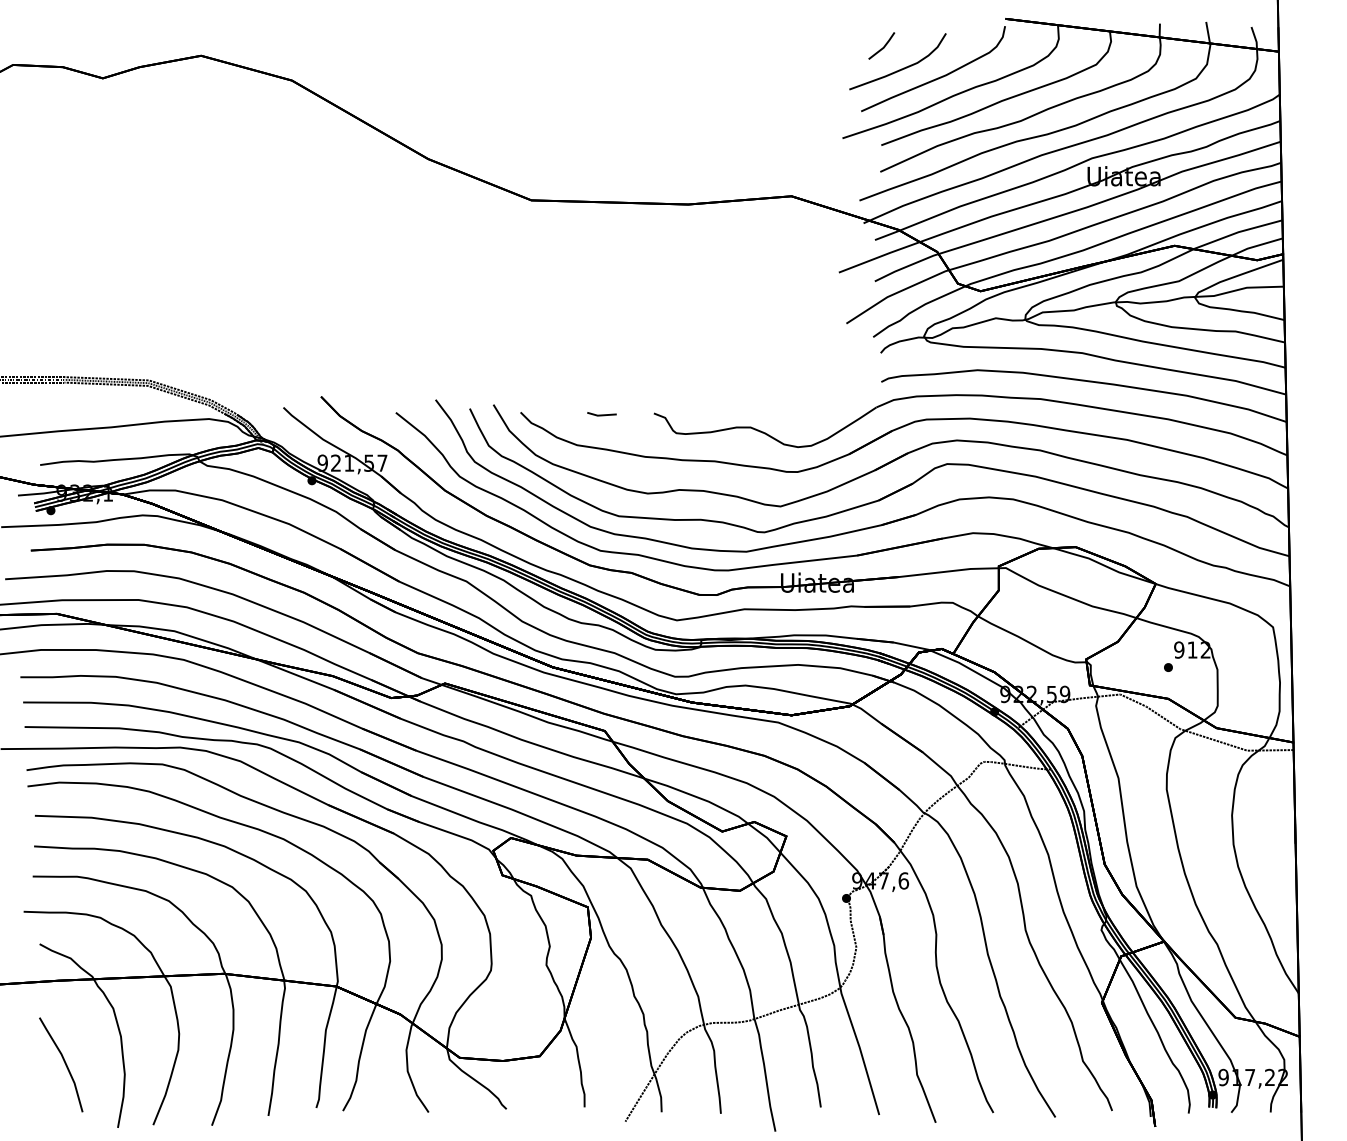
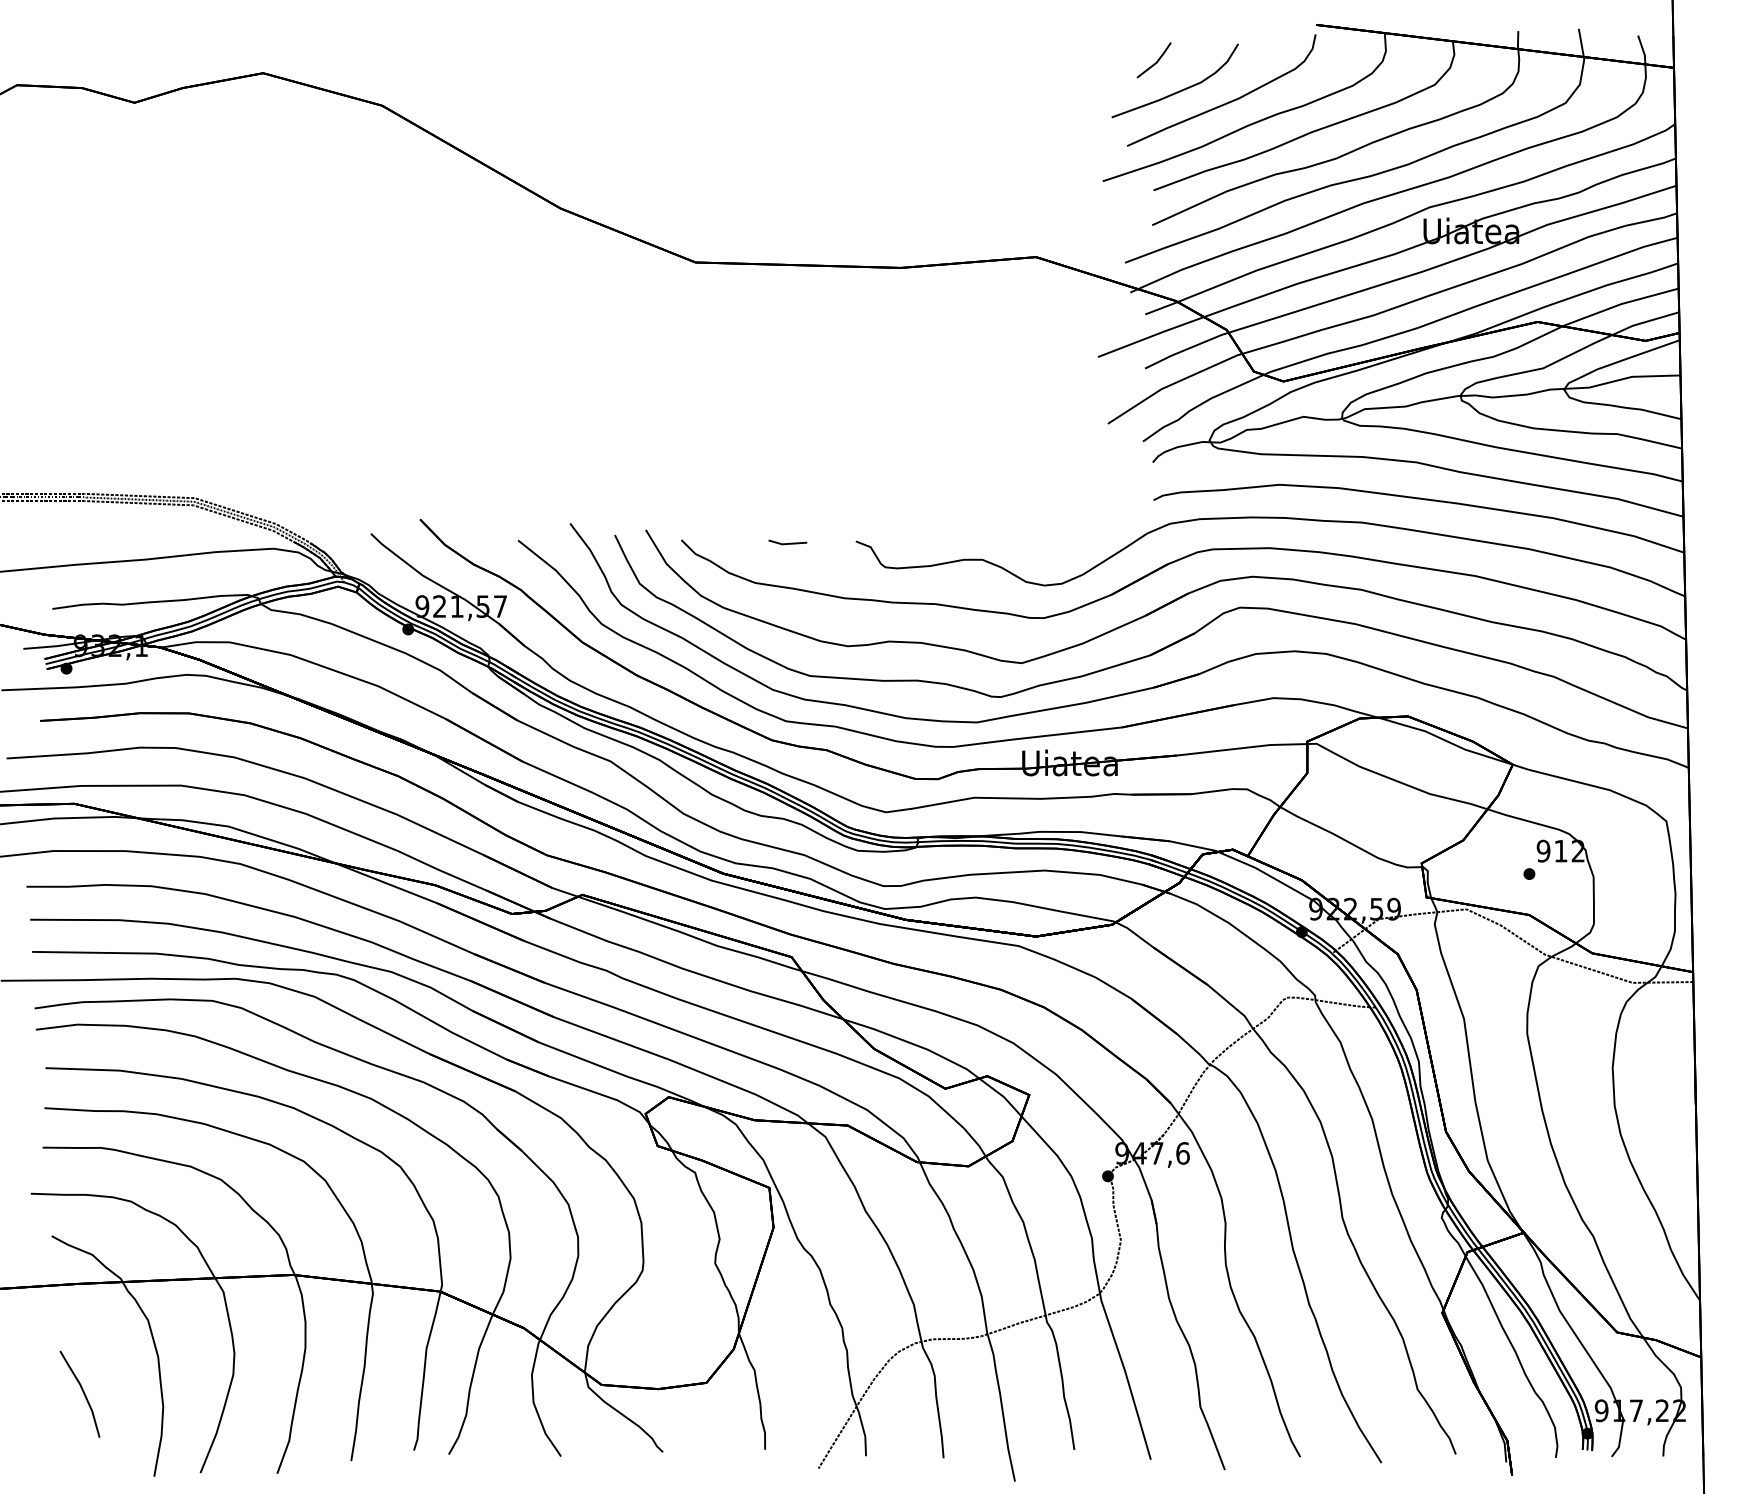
part: (60, 1065) -> (79, 1394), size x0.7

